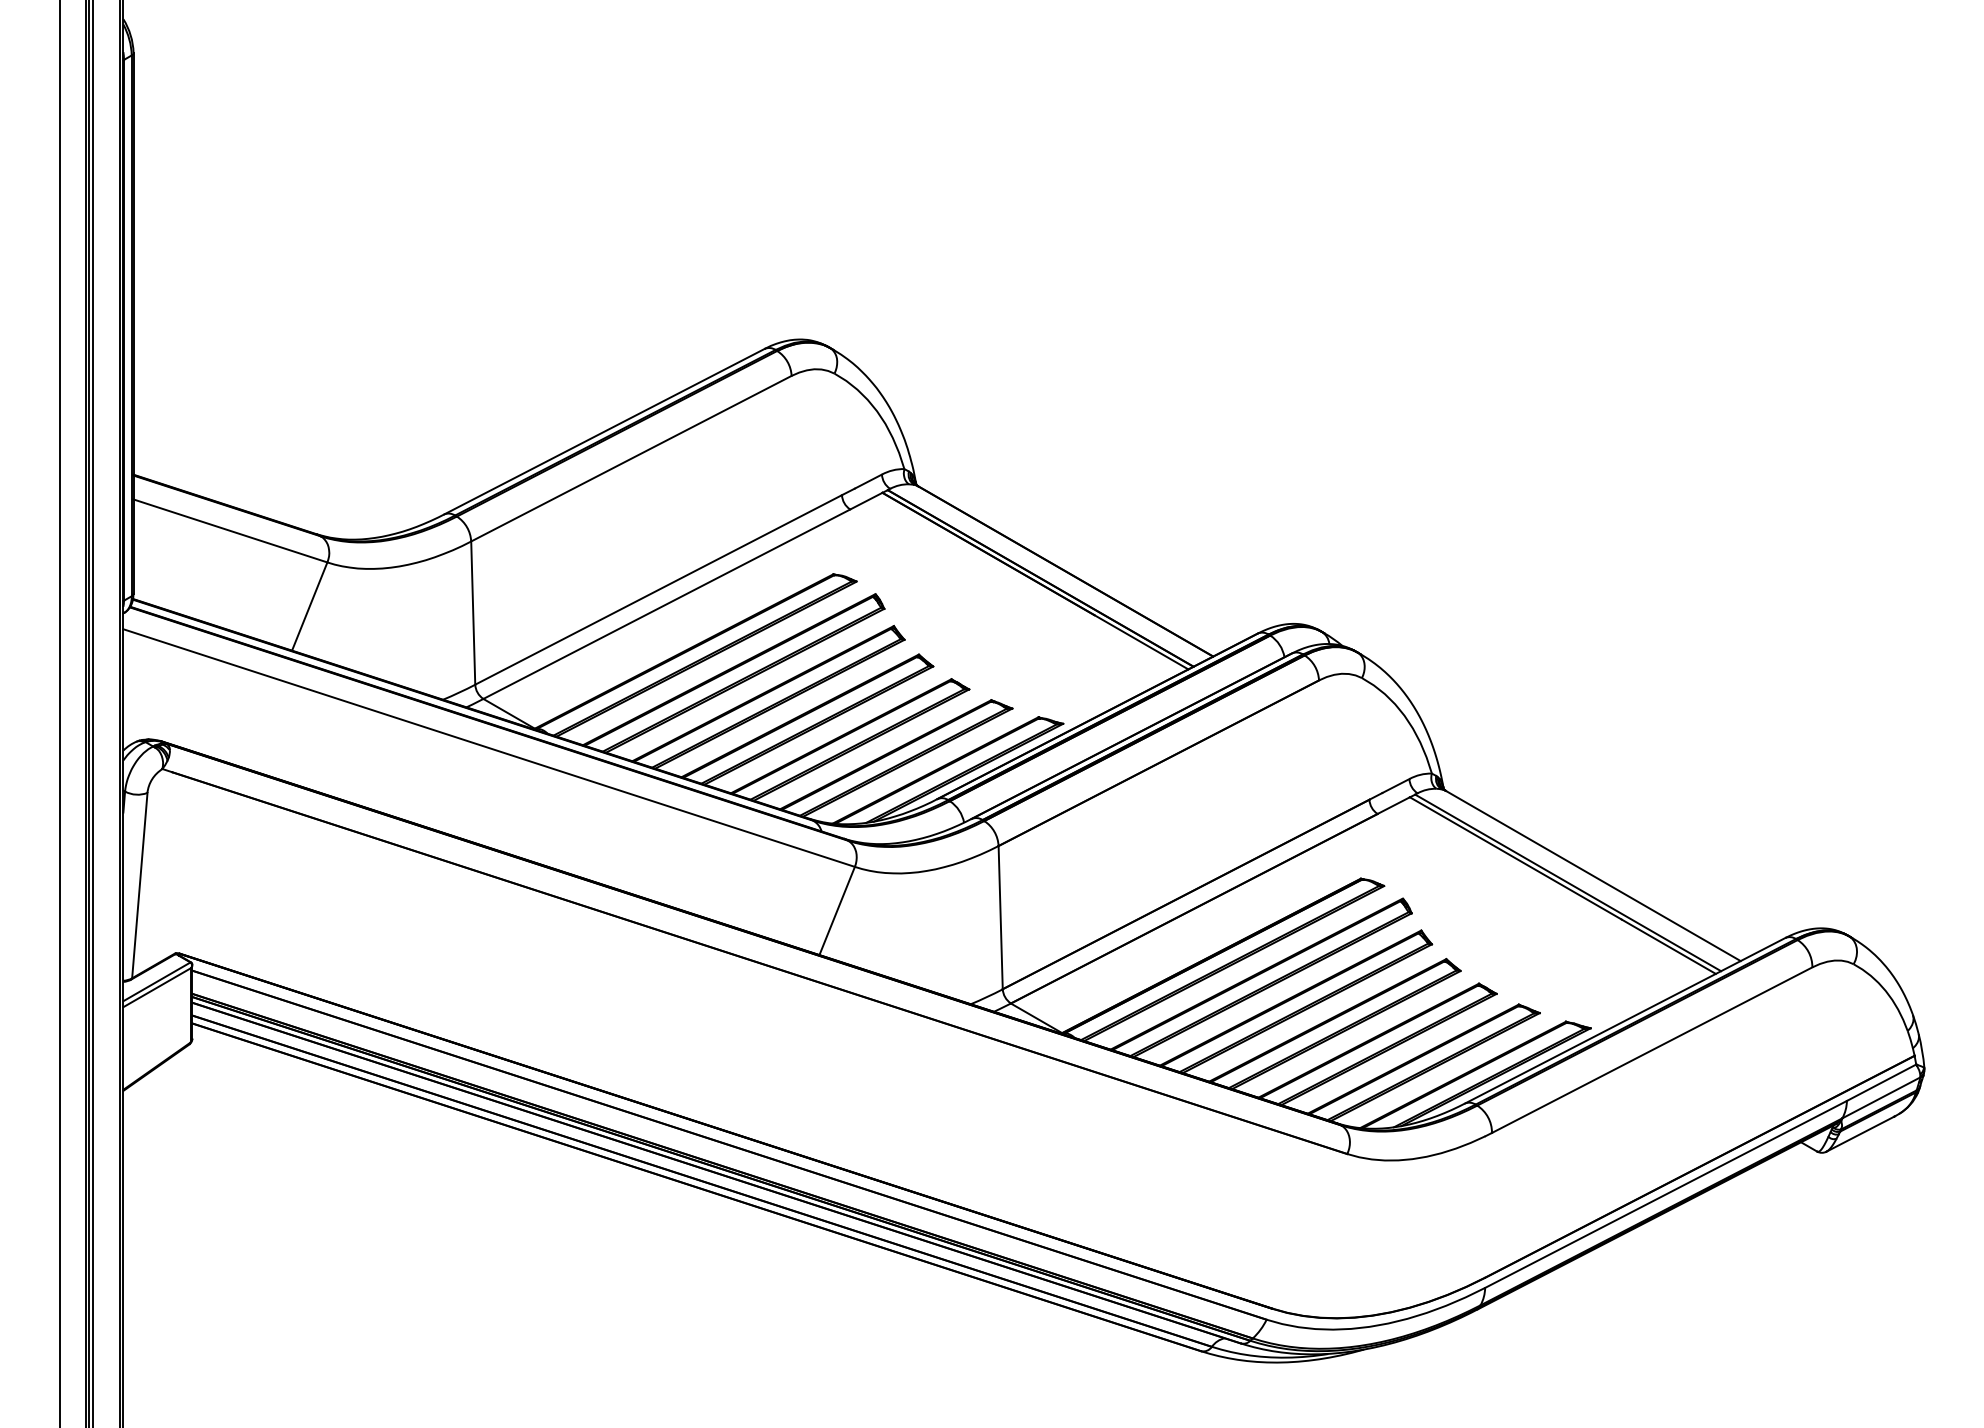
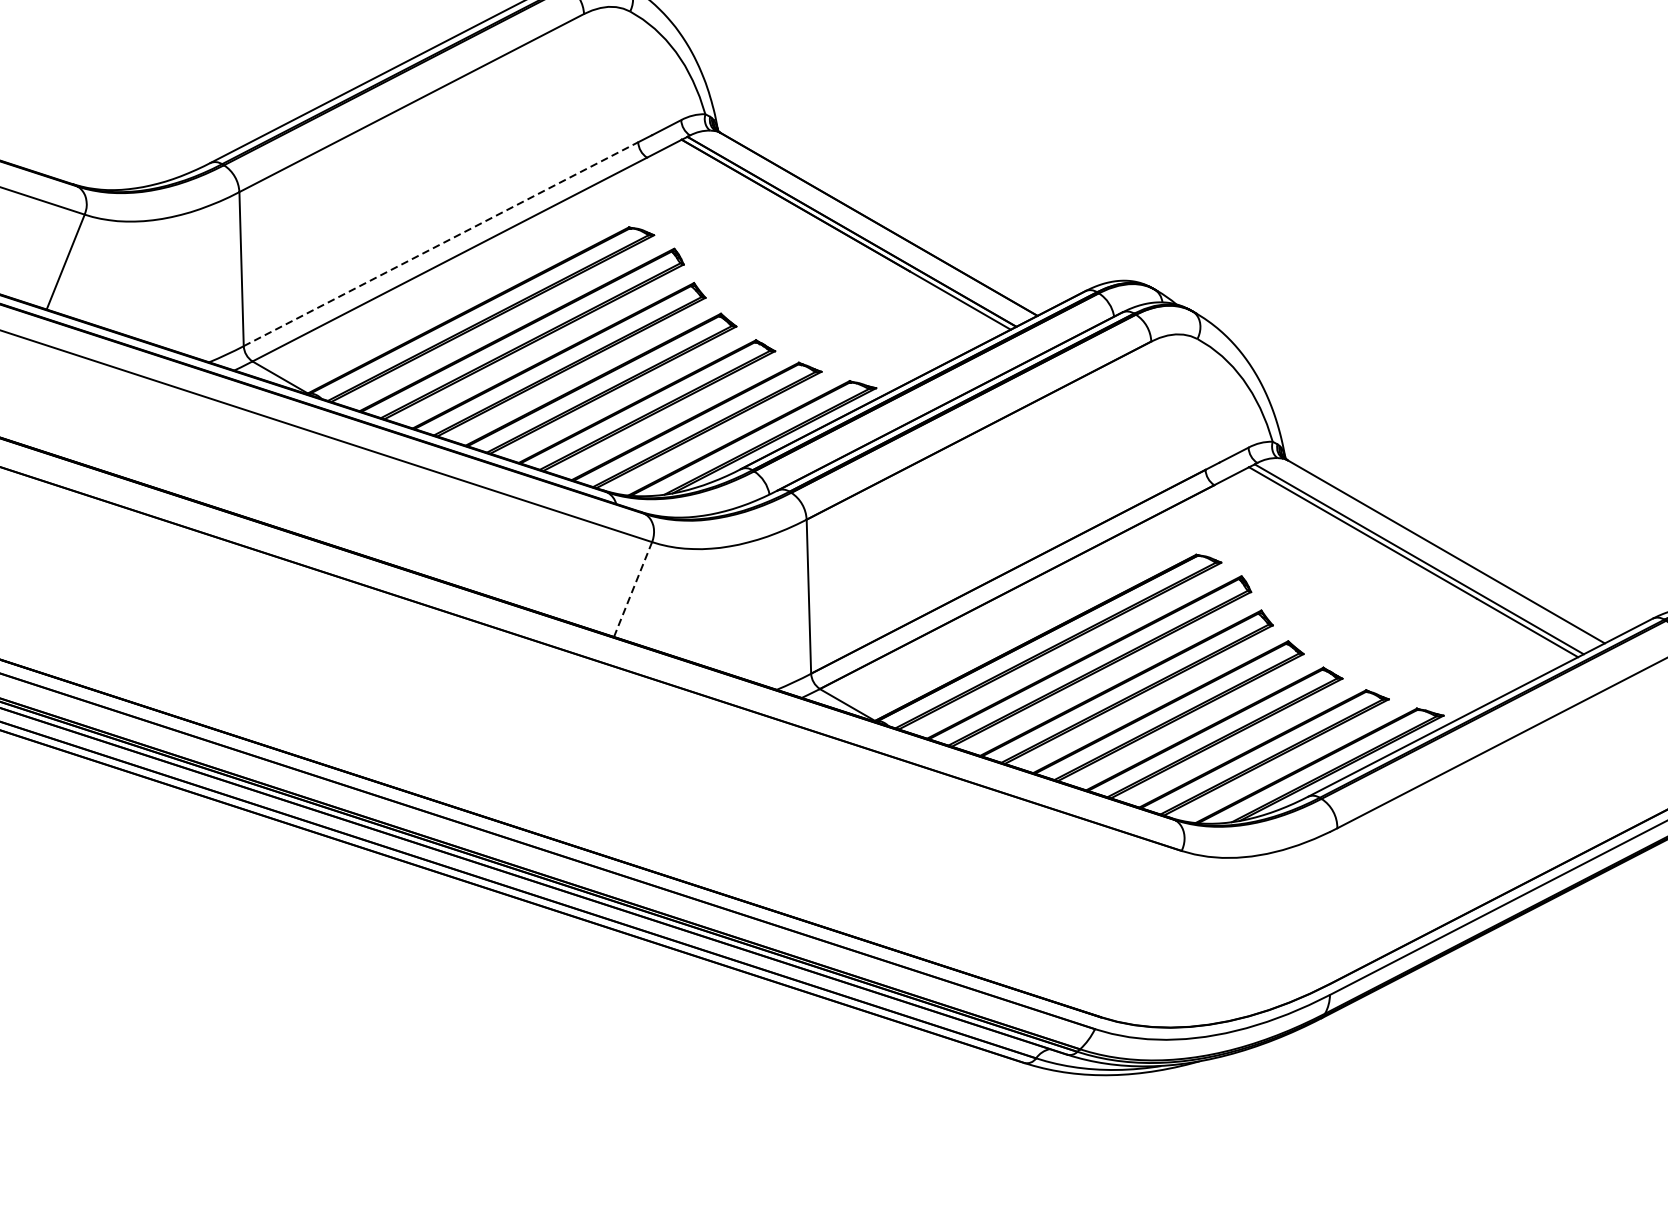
line: (659, 589) -> (441, 243), solid -> dashed
line: (837, 911) -> (633, 590), solid -> dashed

